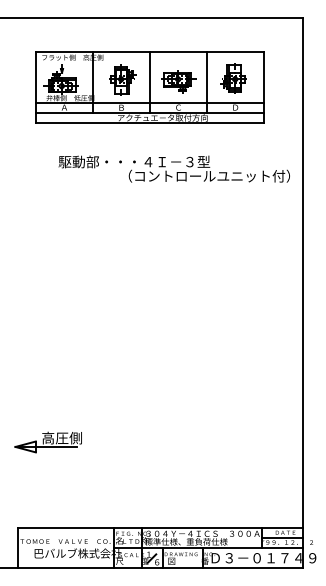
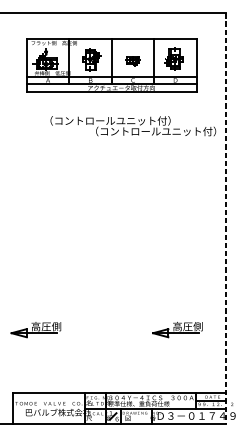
part: (178, 81) -> (133, 60), size x0.6
text: (143, 161) -> (106, 120), 駆動部・・・４Ｉ－３型 -> （コントロールユニット付）
line: (303, 293) -> (226, 218), solid -> dashed
part: (237, 442) -> (177, 329), added

